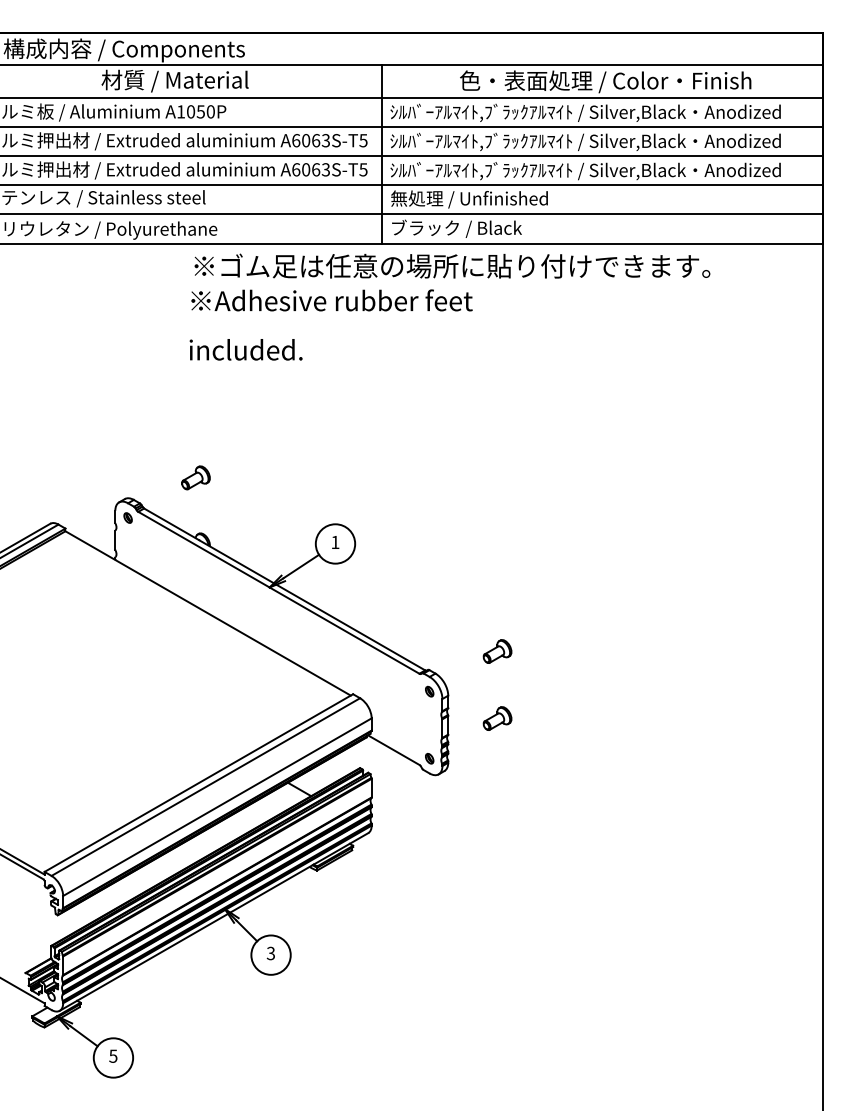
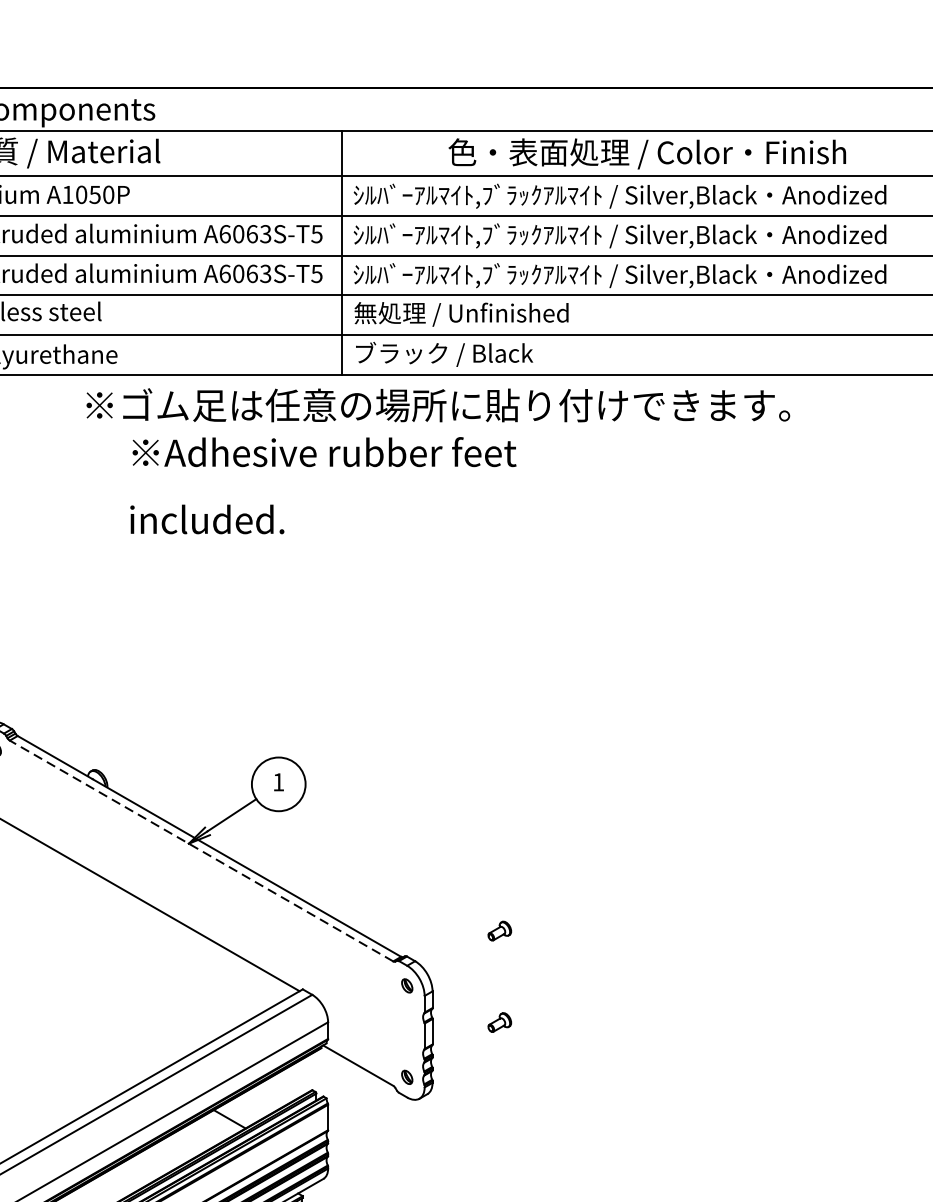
text: (330, 324) -> (322, 484), moved
part: (195, 477) -> (87, 693), removed
line: (278, 592) -> (200, 850), solid -> dashed
part: (497, 651) -> (499, 931), size x0.6
part: (497, 718) -> (499, 1022), size x0.6

